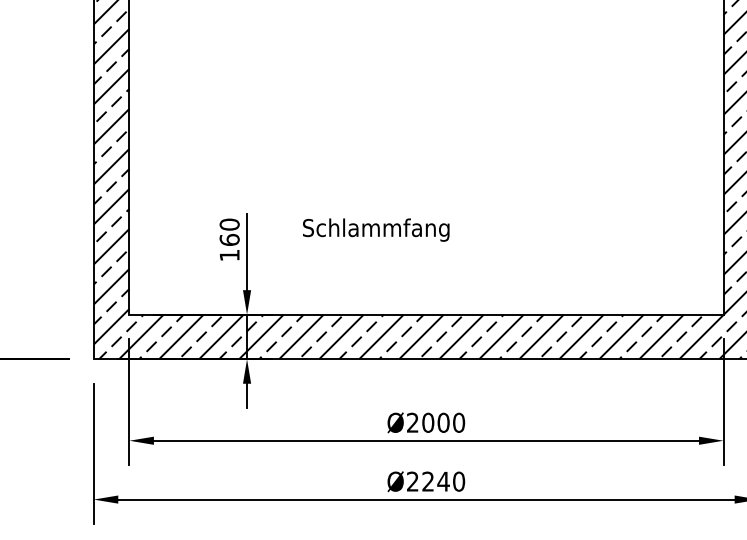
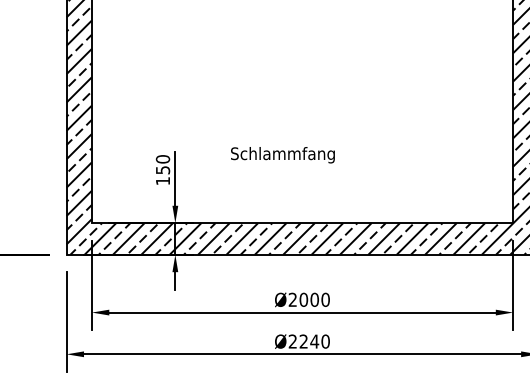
text: (375, 230) -> (282, 155), moved
text: (228, 238) -> (162, 169), 160 -> 150

